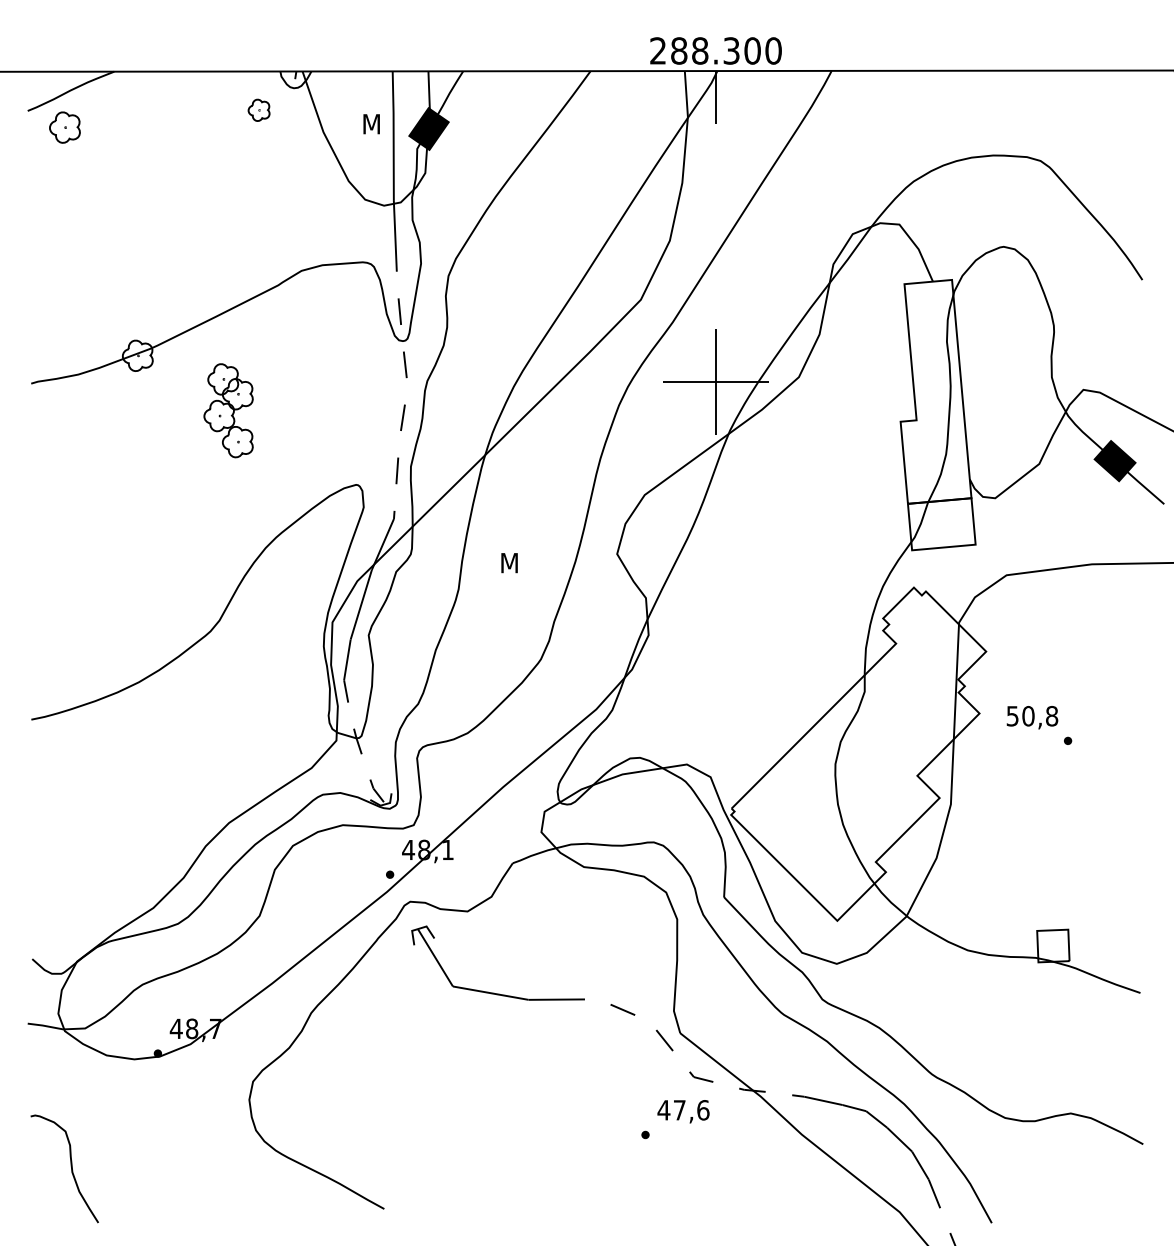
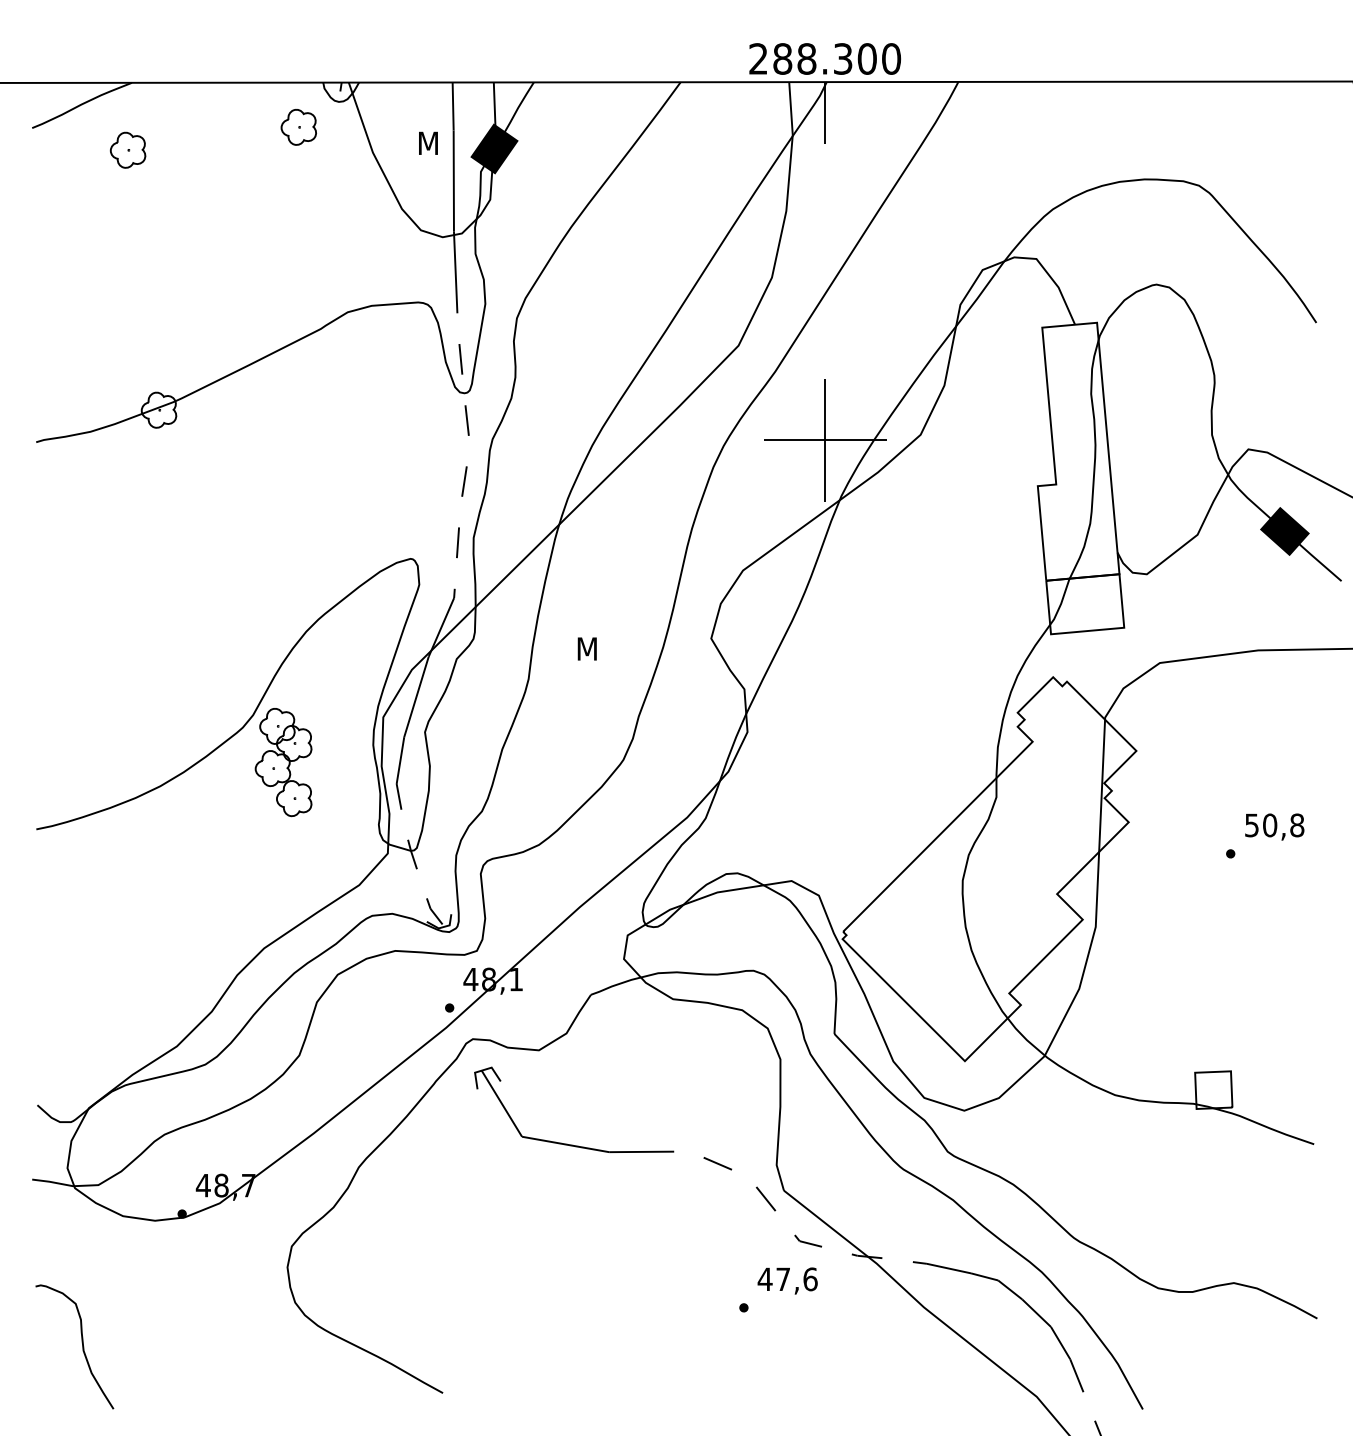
part: (258, 110) -> (298, 127), size x1.43
part: (64, 126) -> (127, 149), moved
part: (228, 410) -> (283, 762), moved
text: (1032, 717) -> (1274, 826), moved

